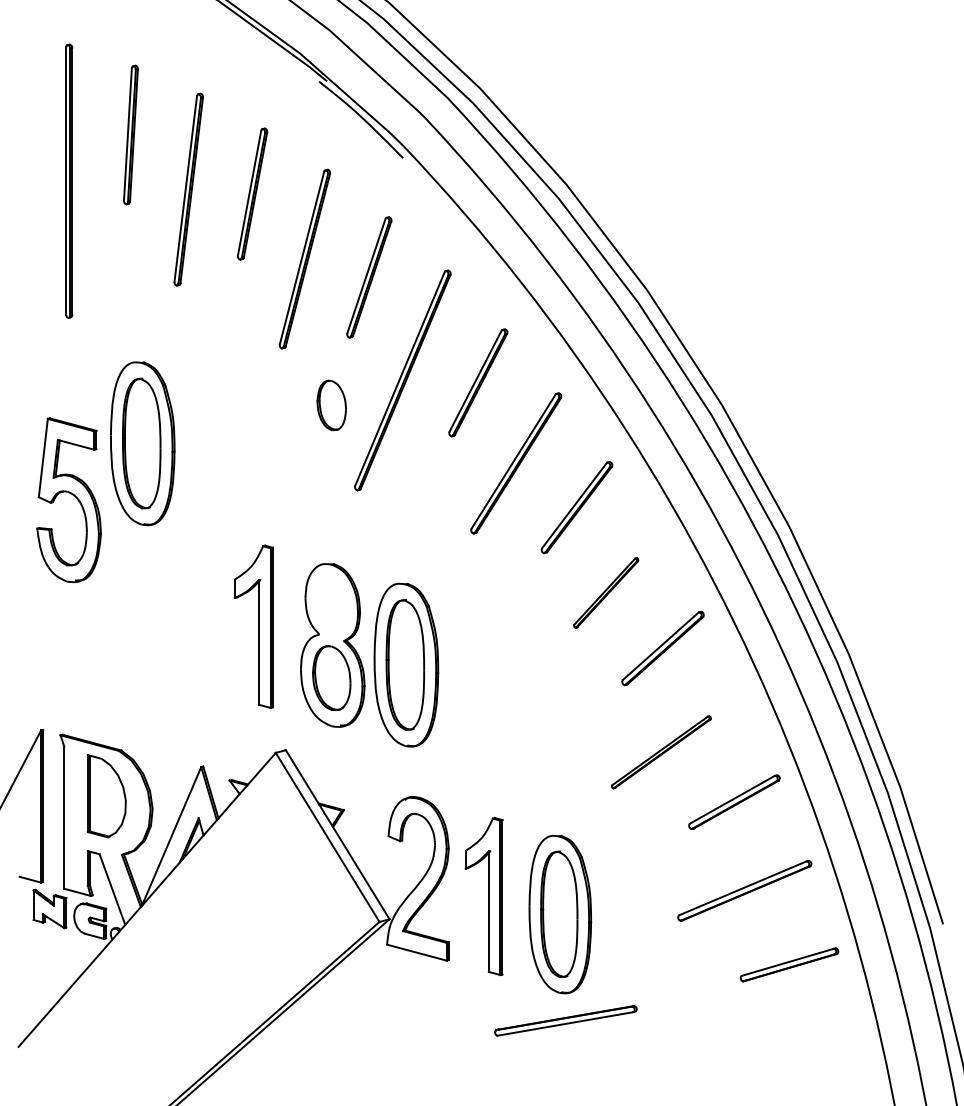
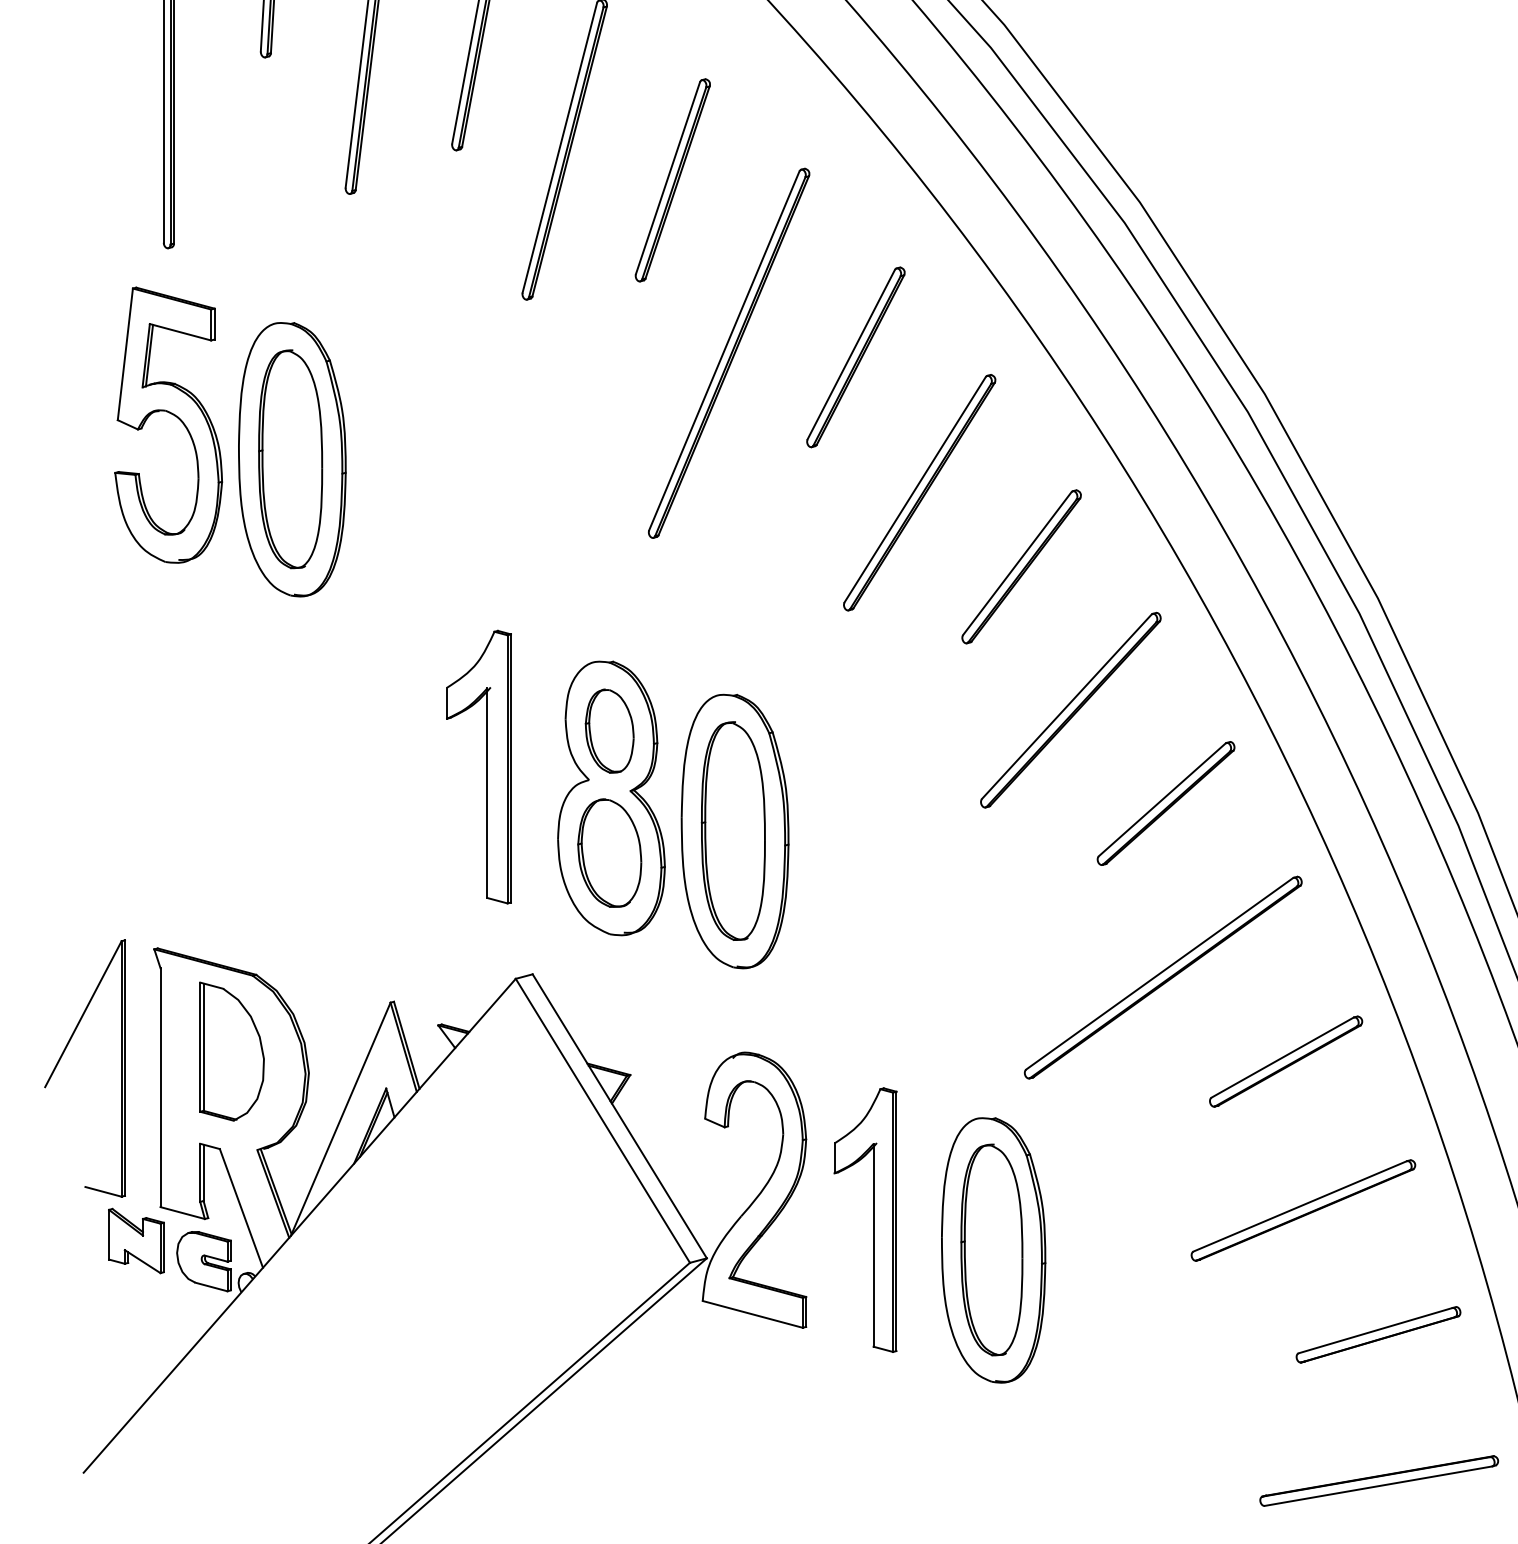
part: (331, 405) -> (609, 731), moved
part: (70, 494) -> (170, 415), moved
part: (605, 592) -> (1069, 709), size x1.67
part: (661, 752) -> (1163, 978), size x1.67
part: (565, 1020) -> (1378, 1480), moved

